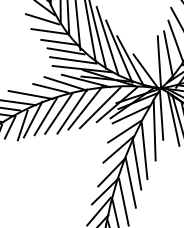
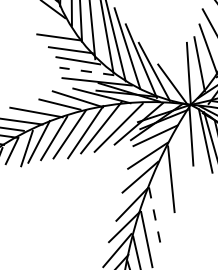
line: (42, 19) -> (50, 23), removed
line: (72, 60) -> (85, 71), solid -> dashed
line: (154, 129) -> (183, 153), removed
line: (136, 164) -> (161, 194), removed
line: (130, 183) -> (154, 217), solid -> dashed

